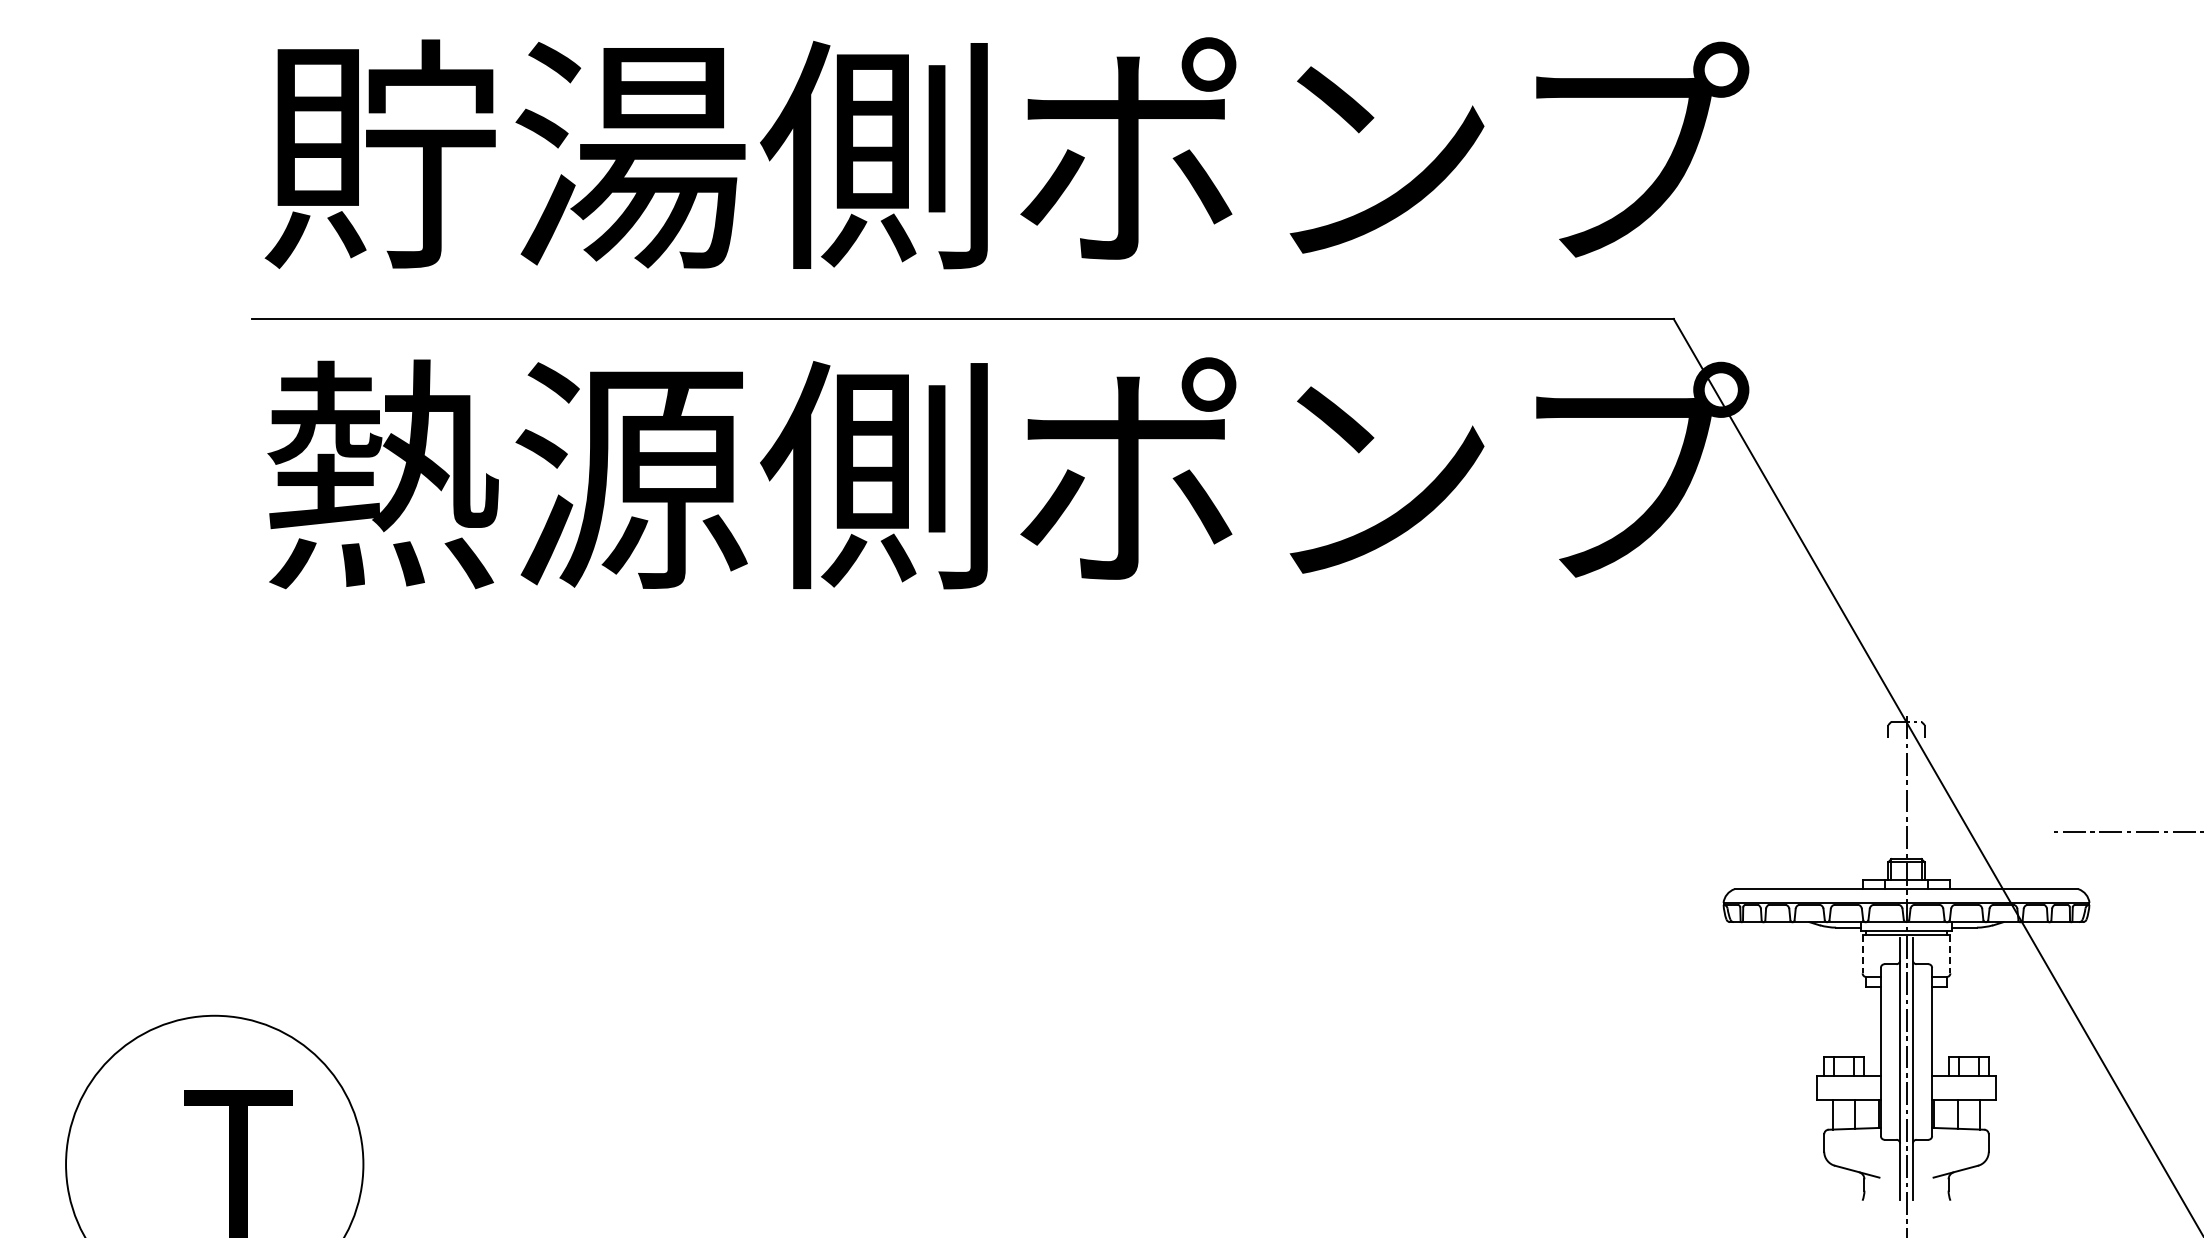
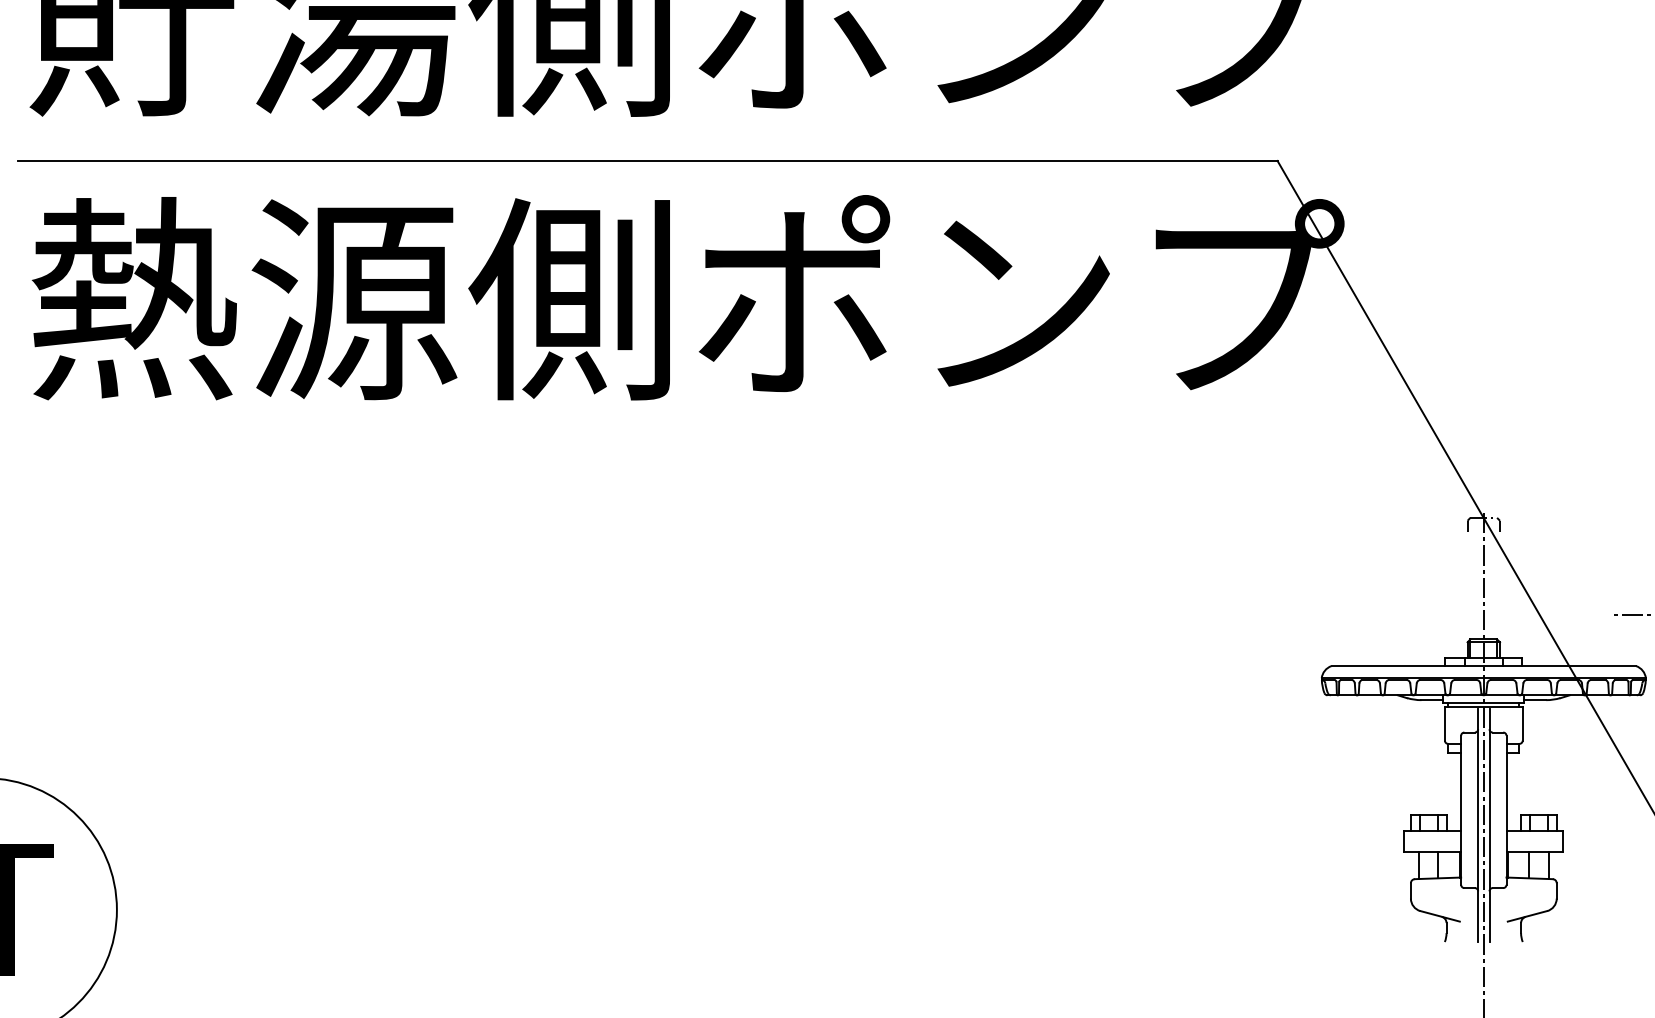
line: (1862, 954) -> (1444, 723), dashed -> solid
line: (1950, 954) -> (1522, 723), dashed -> solid

